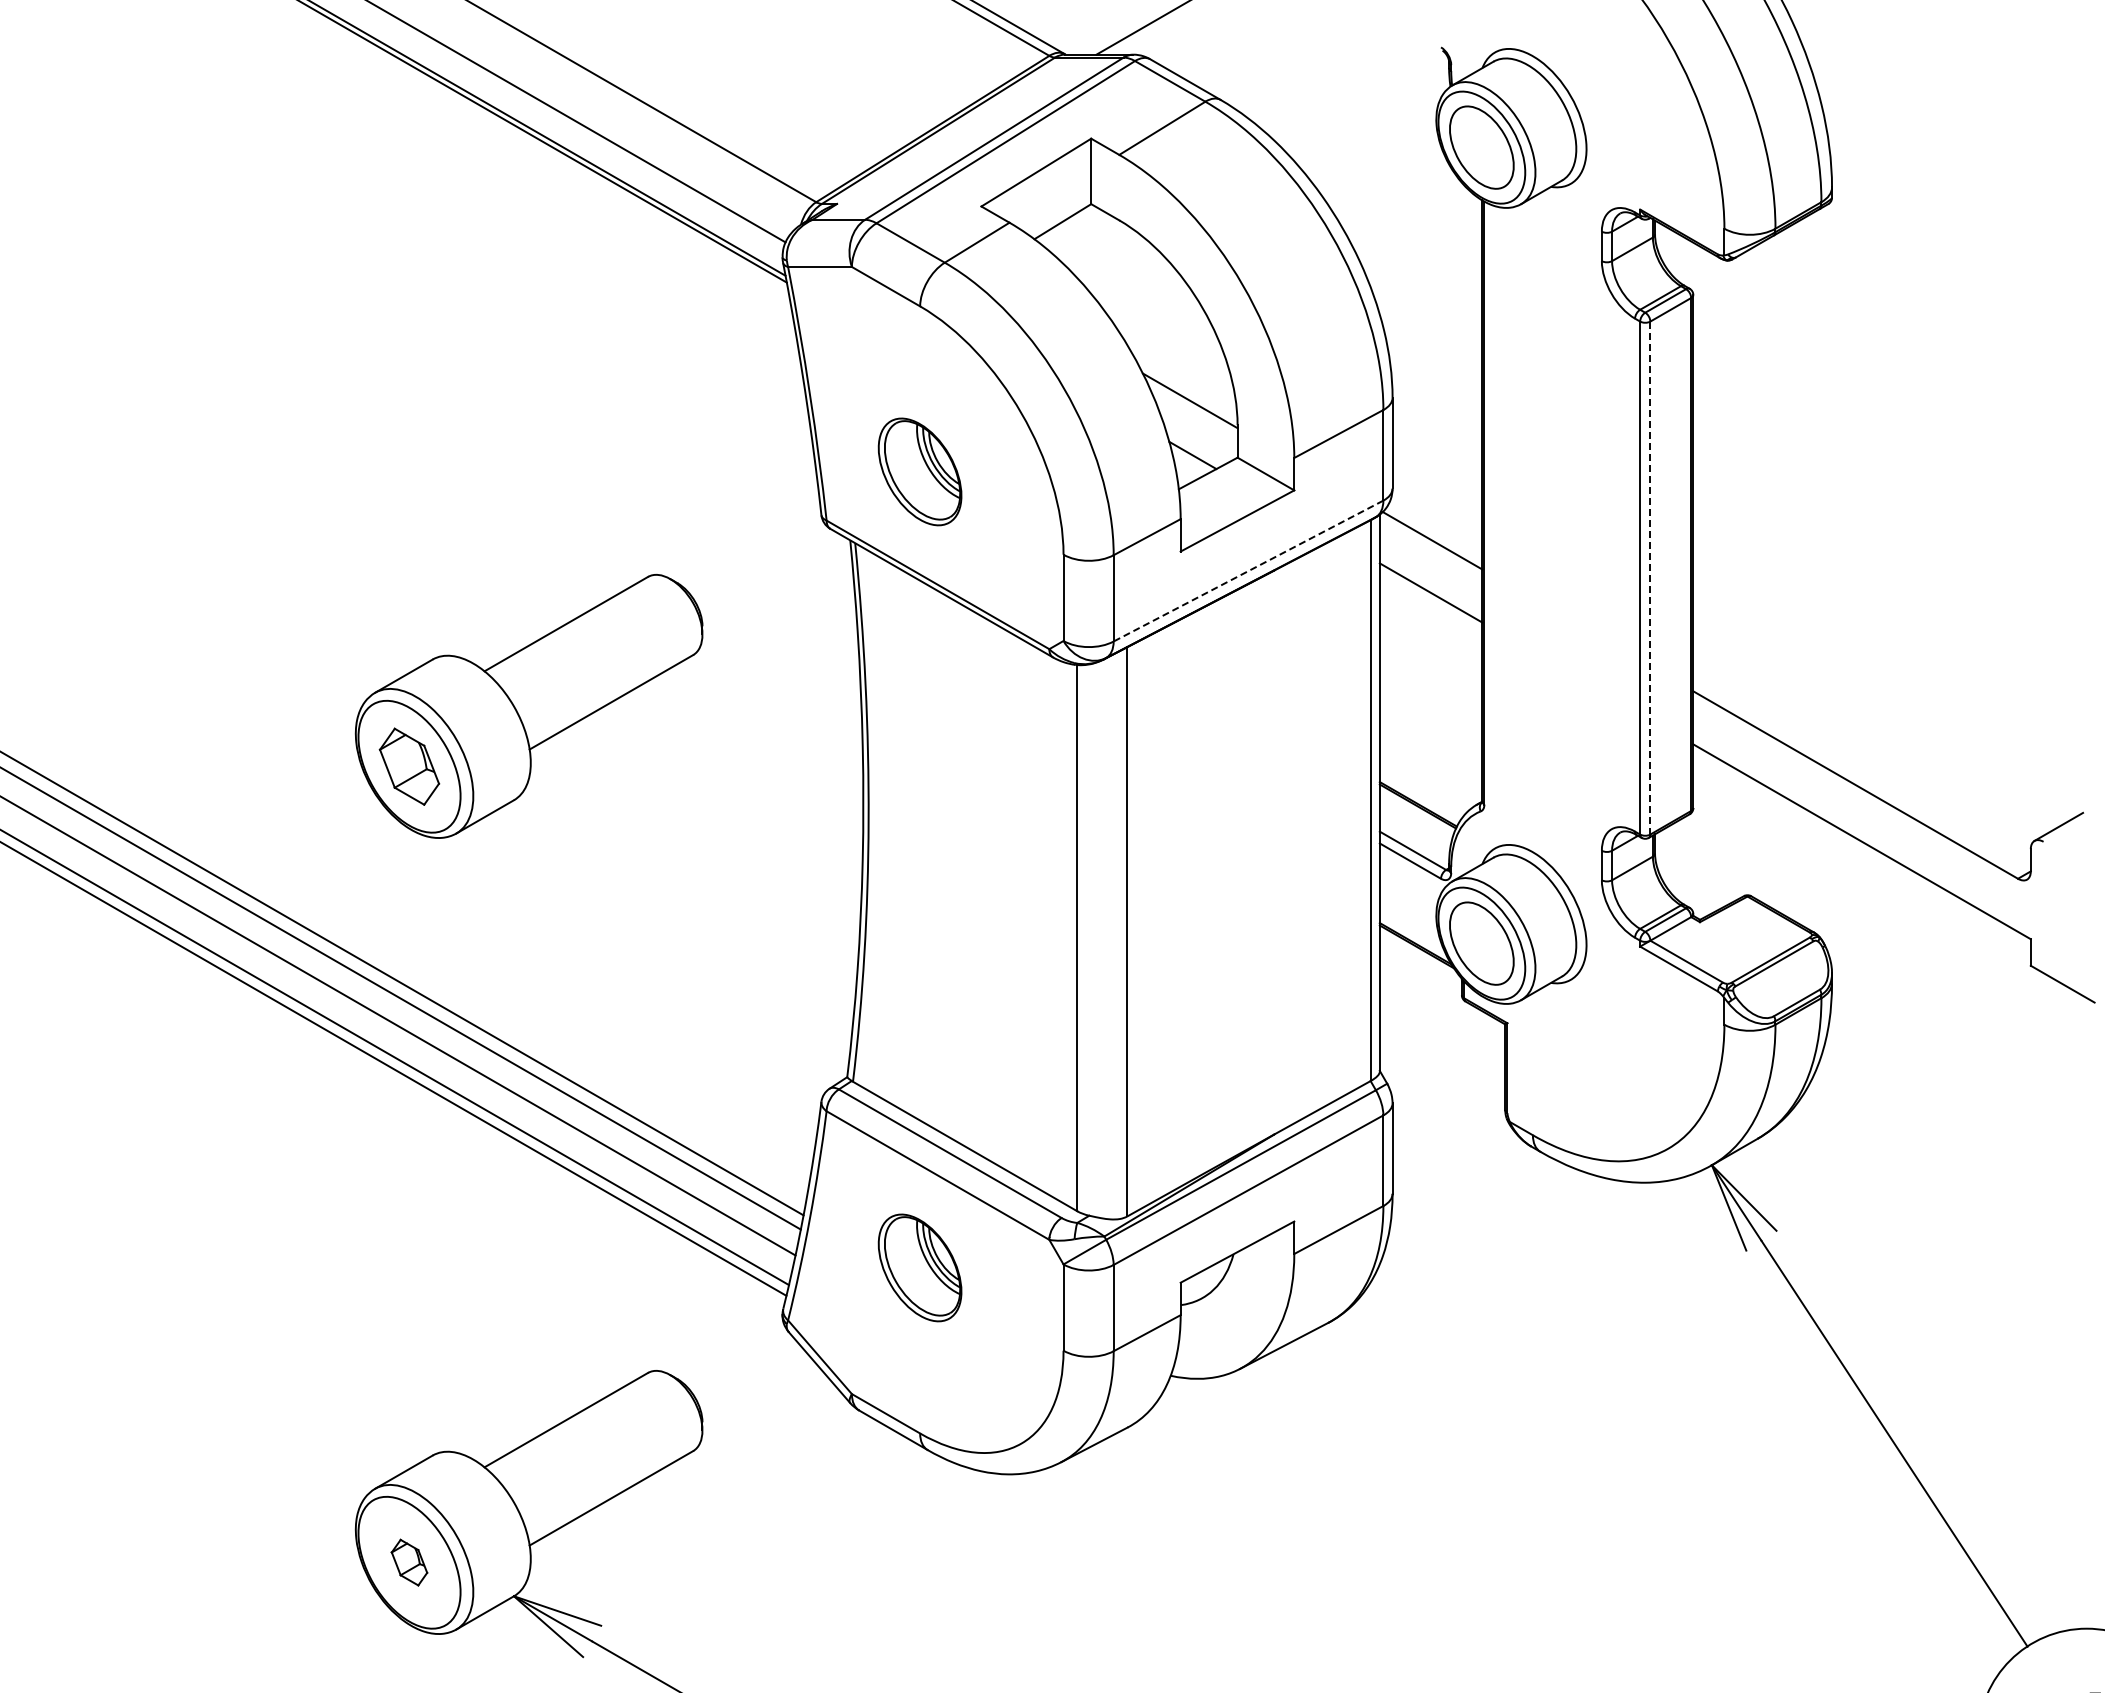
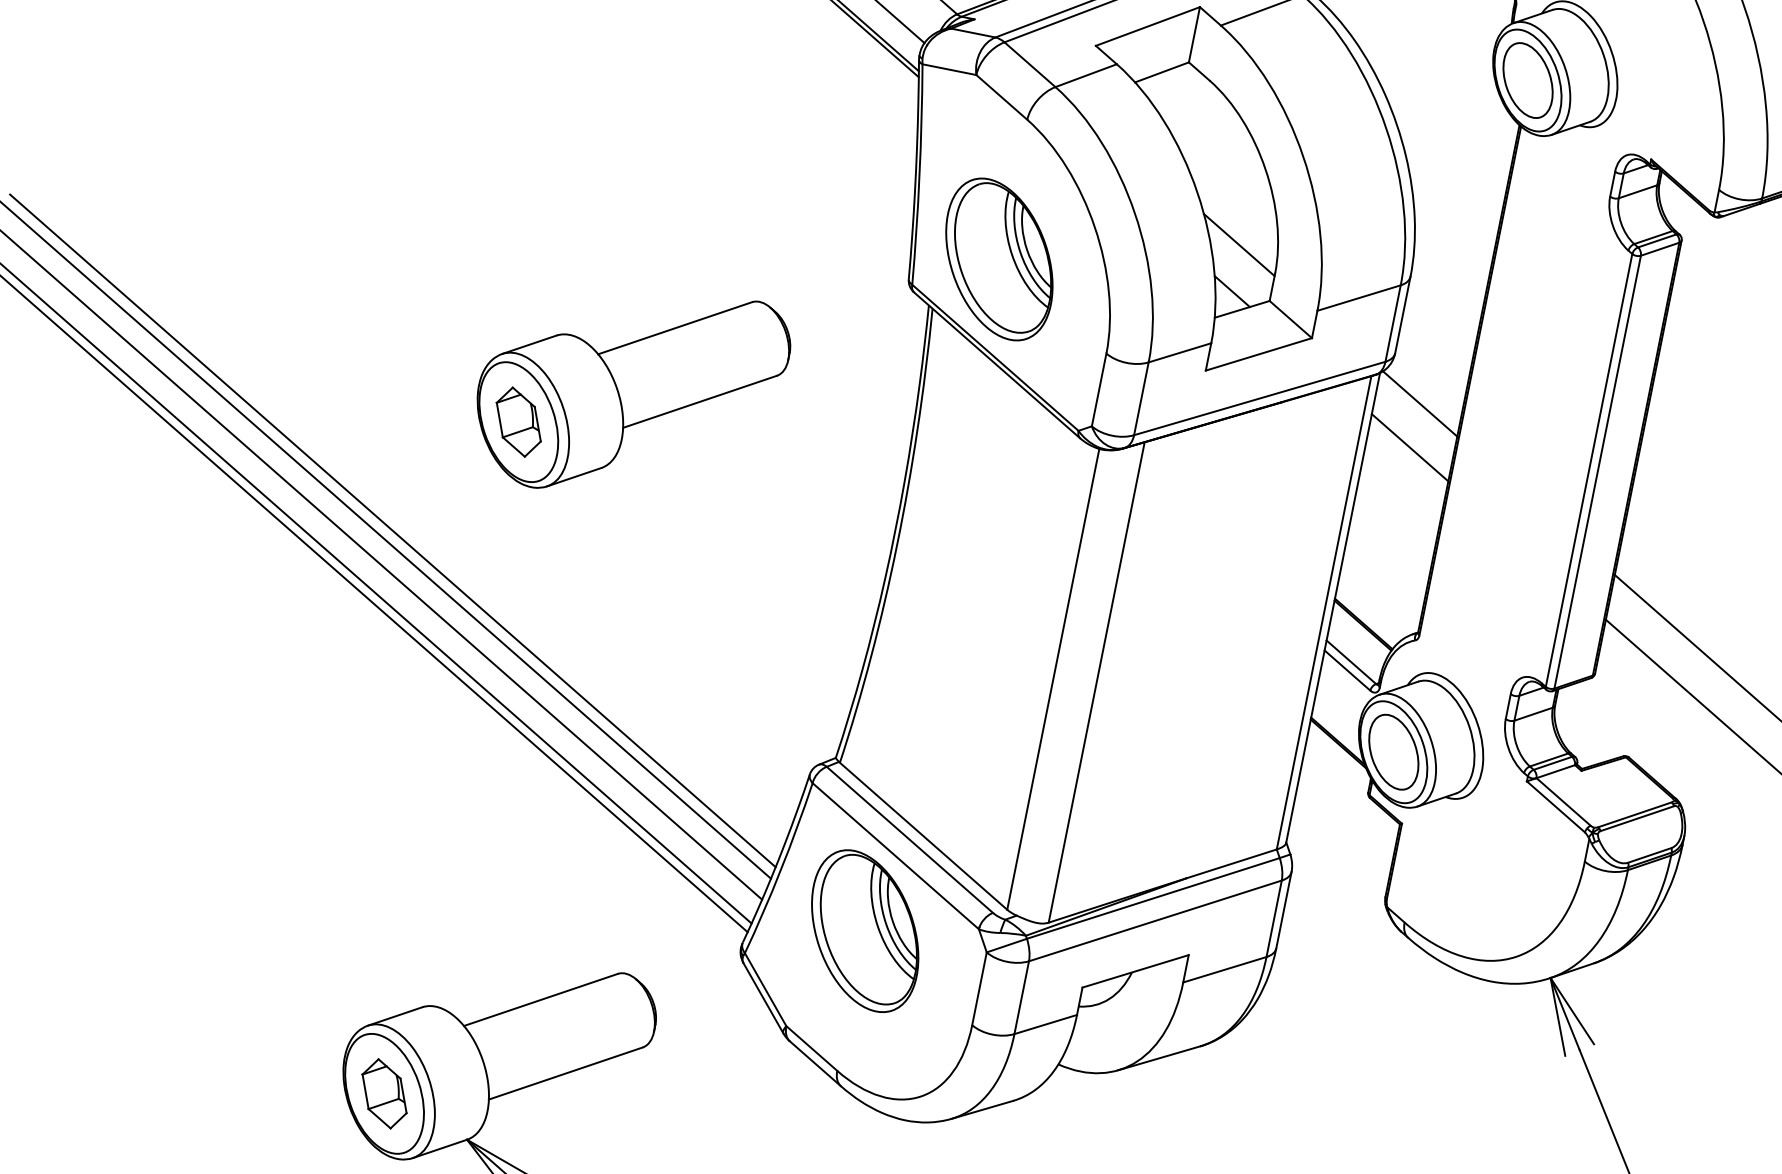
part: (919, 471) -> (998, 259), size x1.67
line: (1248, 571) -> (1259, 398), dashed -> solid
line: (1650, 577) -> (1597, 471), dashed -> solid
part: (919, 1267) -> (864, 930), size x1.67
part: (409, 1562) -> (384, 1093), size x1.67

